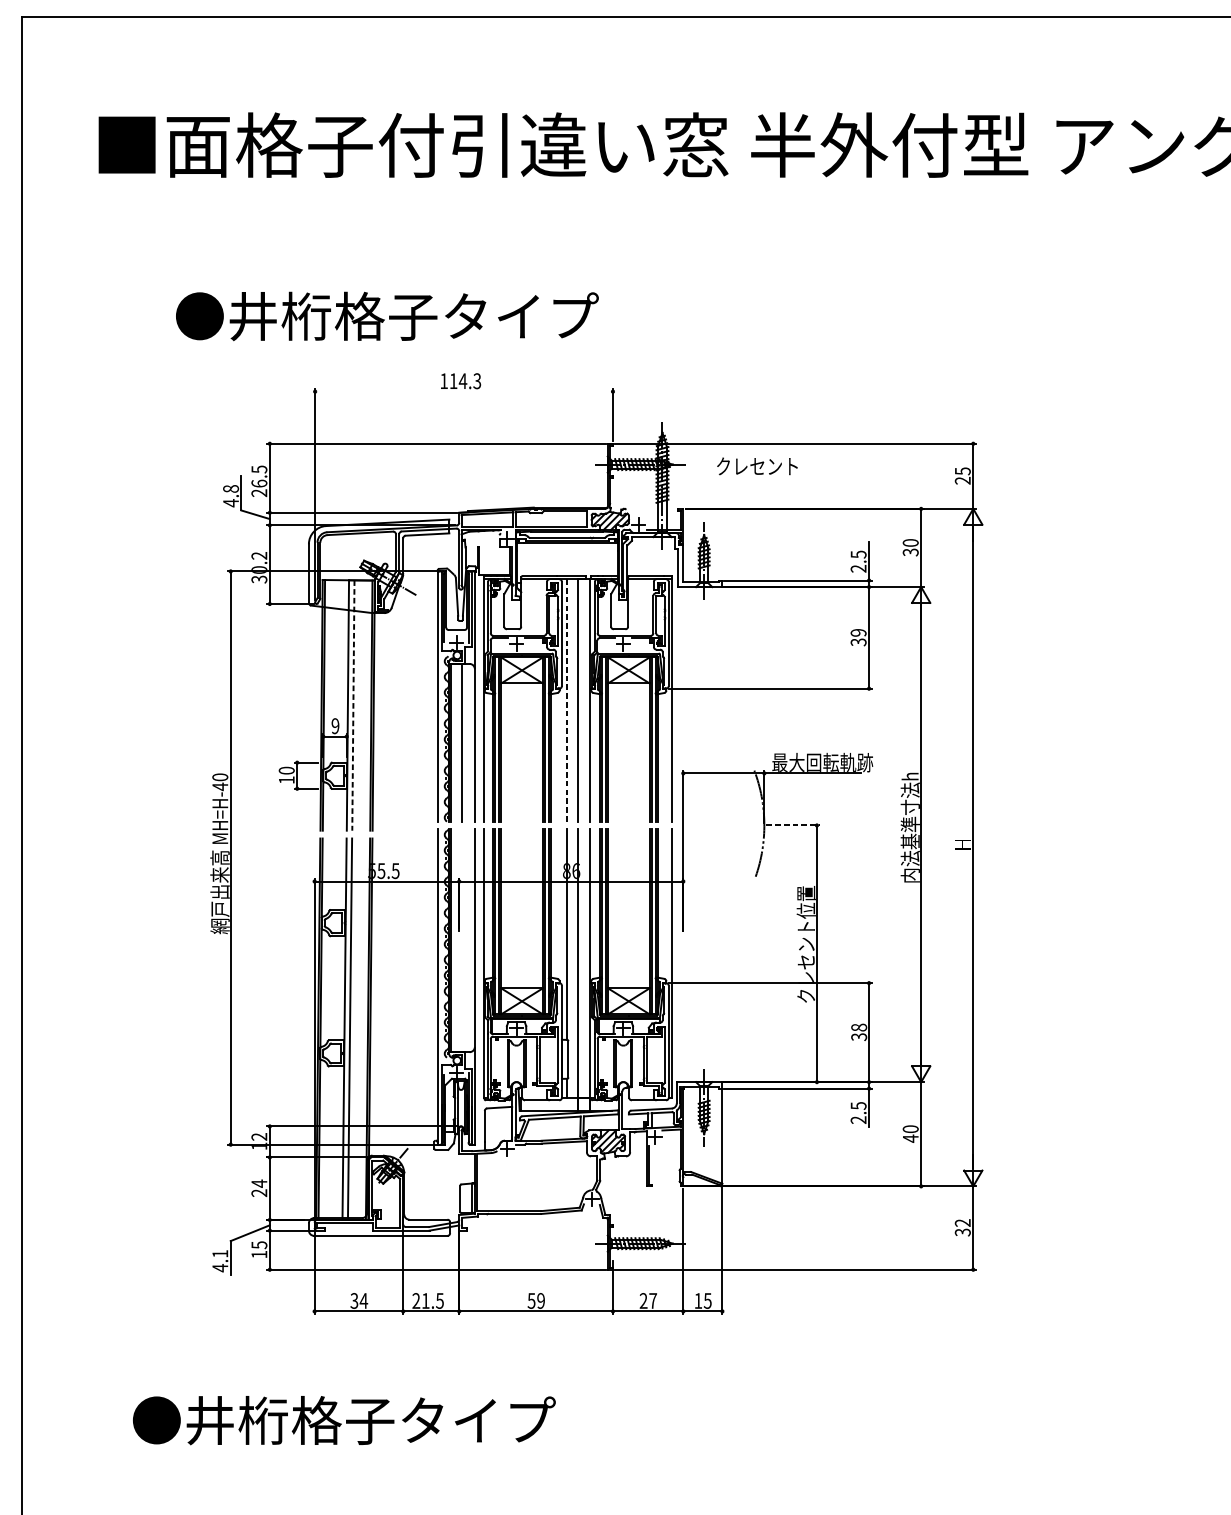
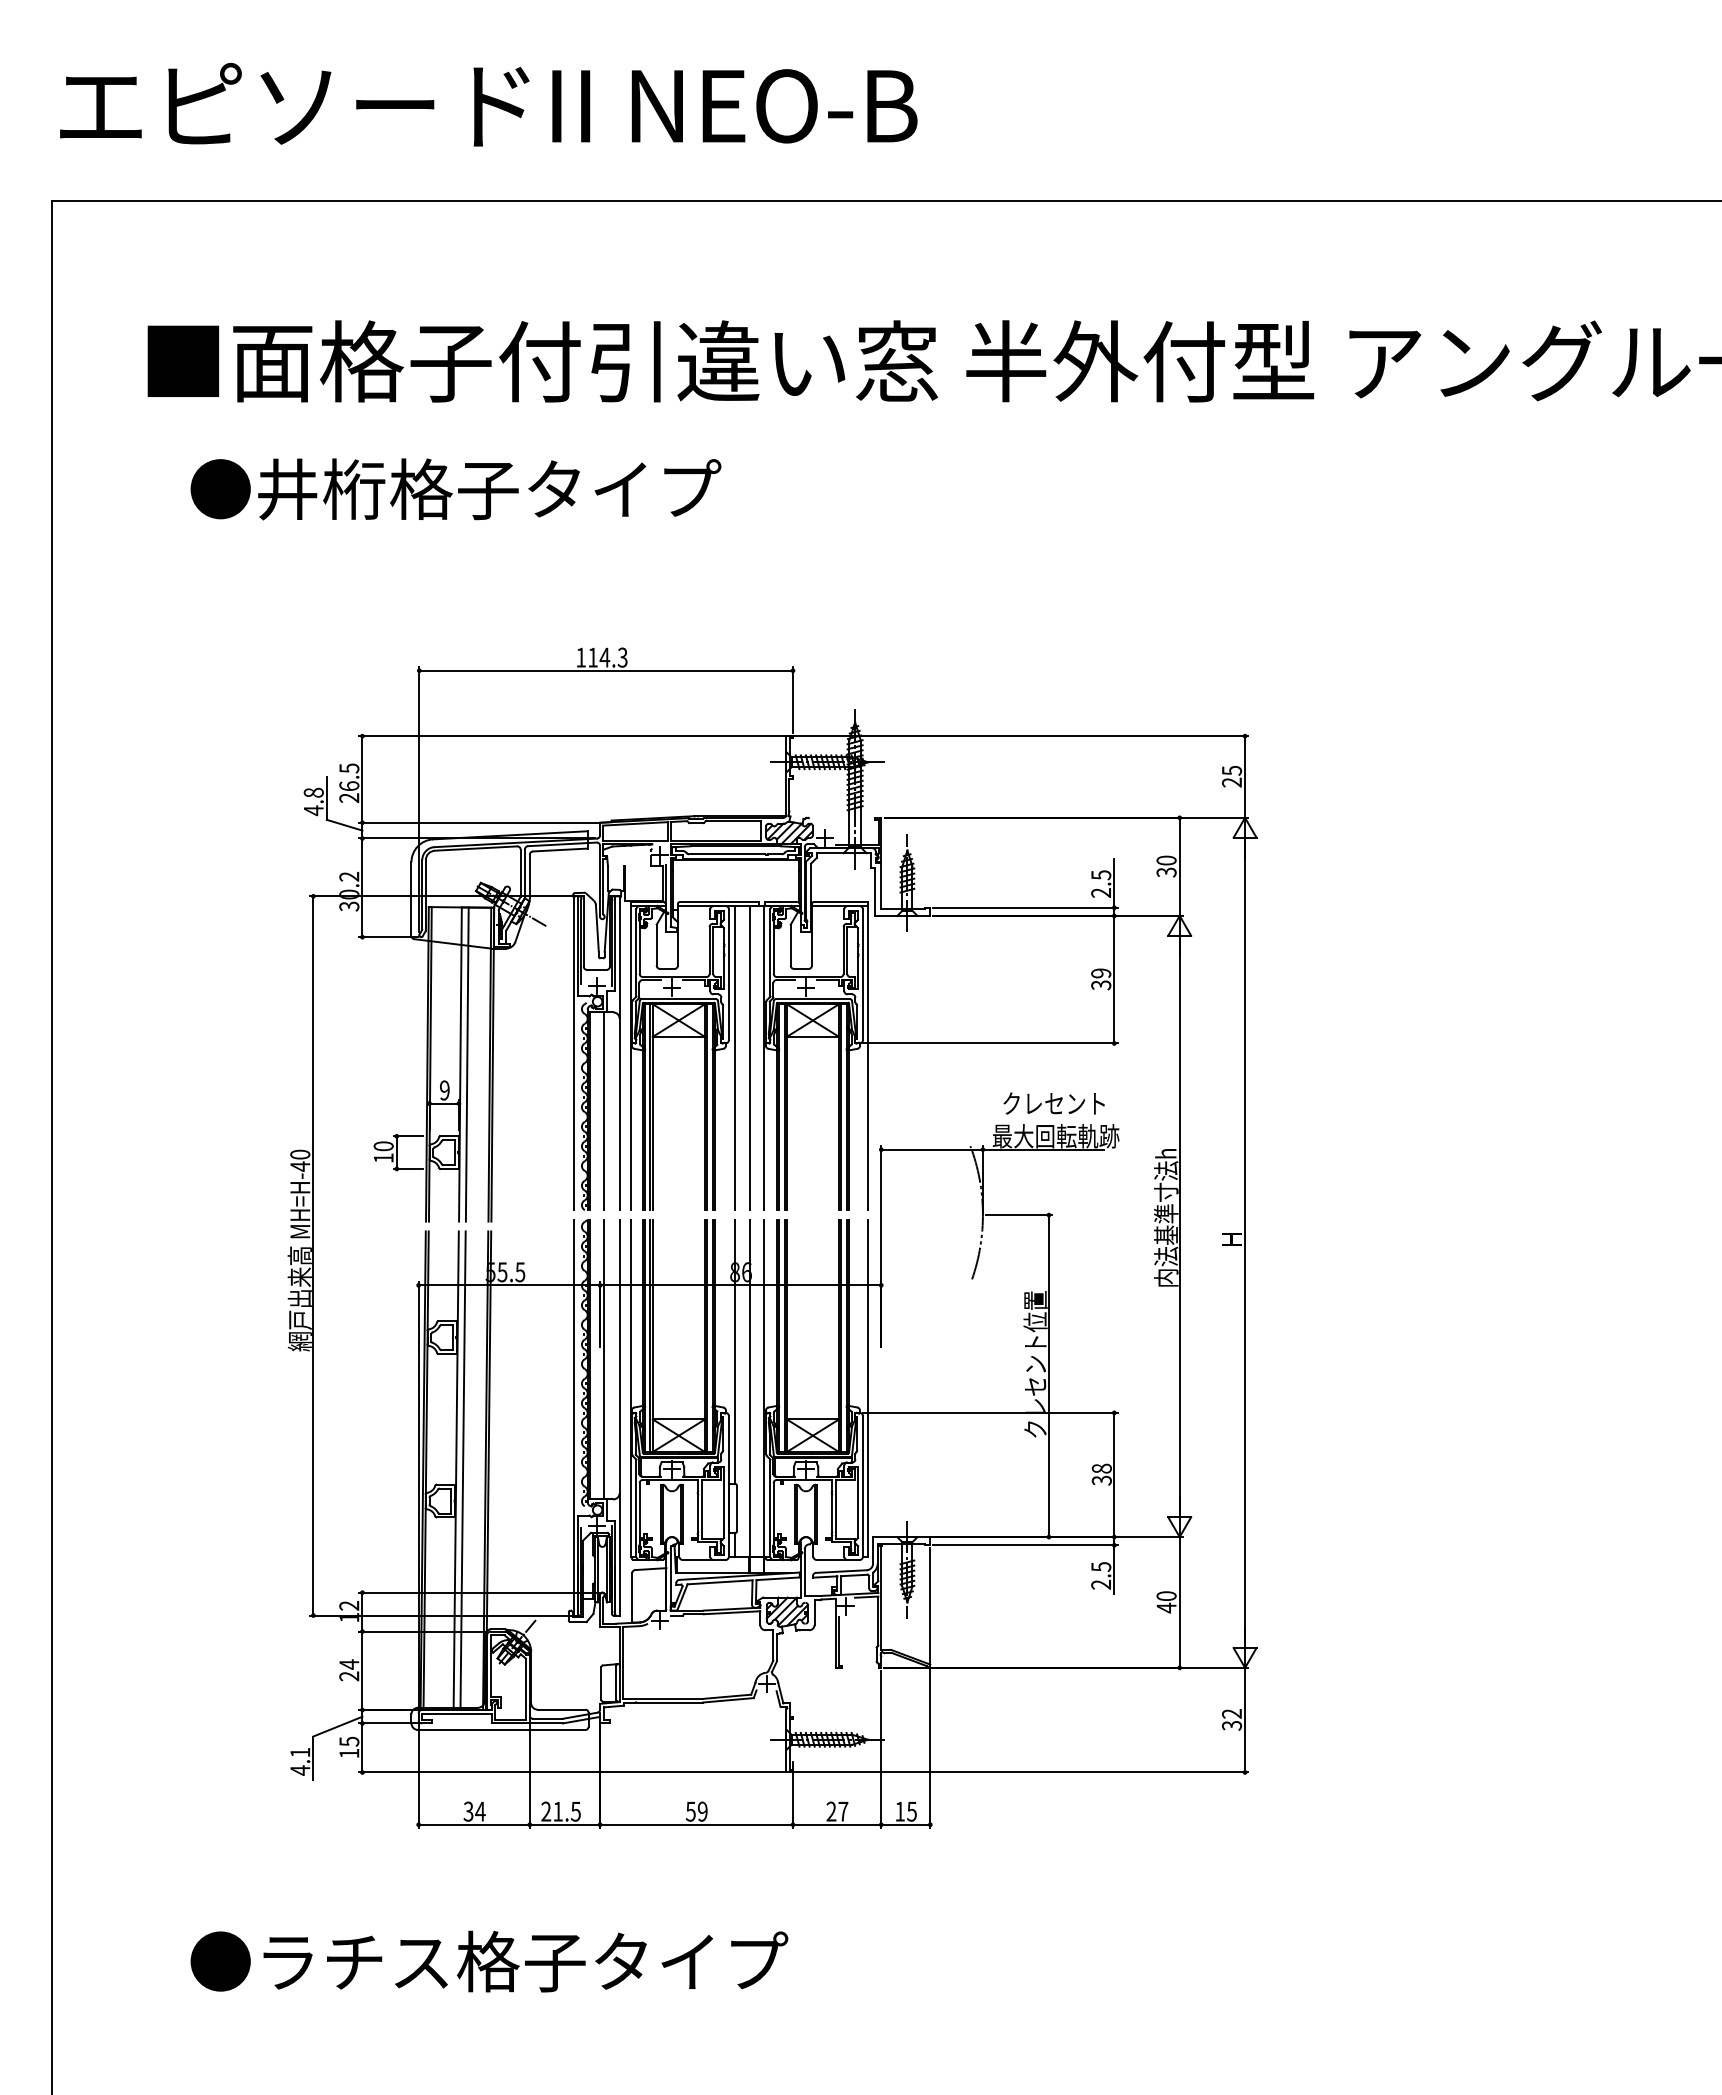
text: (387, 316) -> (455, 489), moved
line: (464, 391) -> (606, 670), added
text: (756, 466) -> (1053, 1103), moved
line: (566, 700) -> (734, 1058), dashed -> solid
line: (353, 706) -> (467, 1065), dashed -> solid
line: (793, 825) -> (1019, 1215), dashed -> solid
line: (462, 940) -> (604, 1359), added
text: (398, 1420) -> (523, 1961), ●井桁格子タイプ -> ●ラチス格子タイプ

